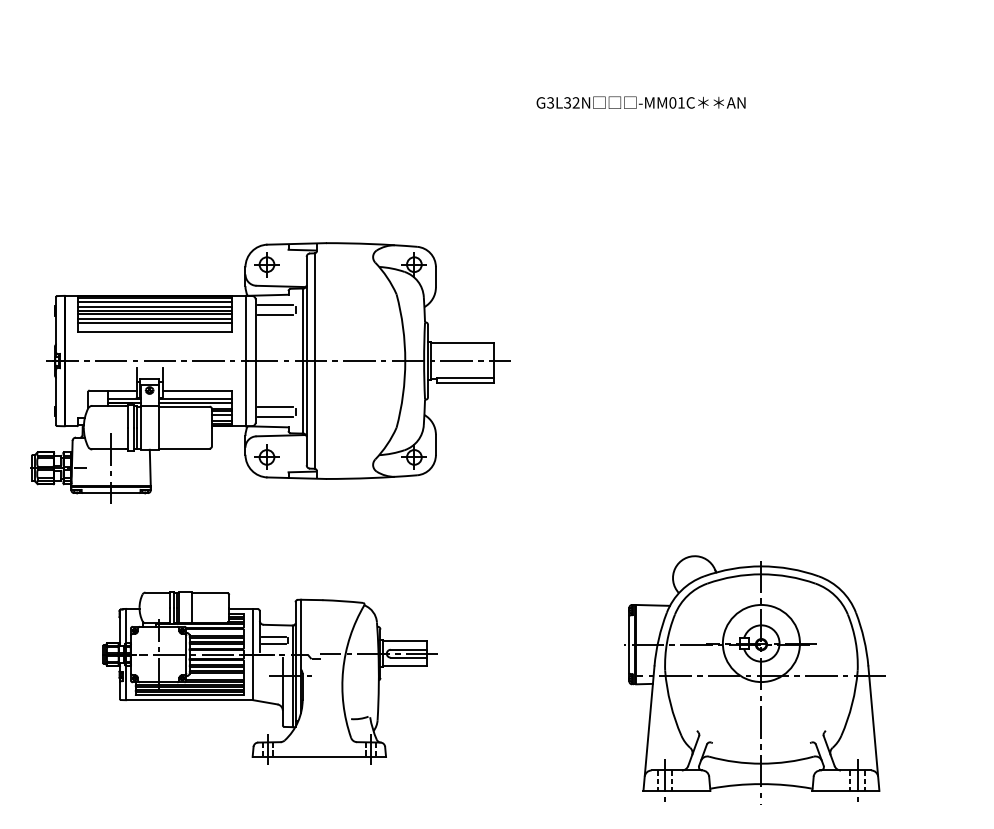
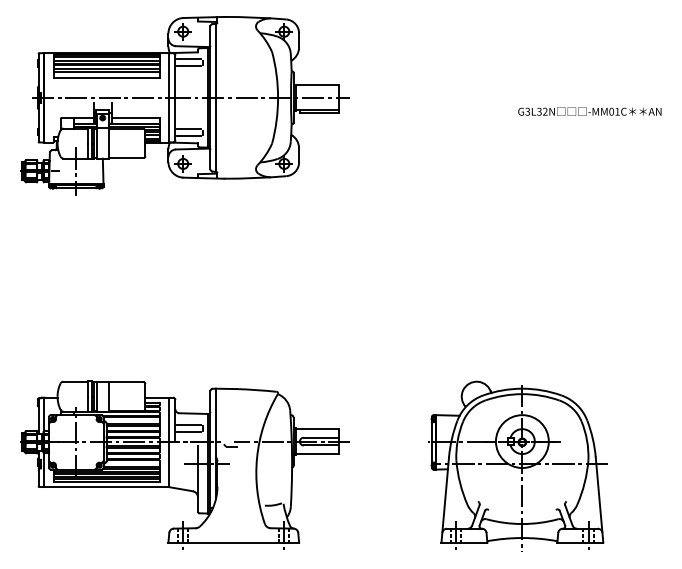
text: (640, 102) -> (589, 111), moved
part: (268, 372) -> (184, 105), moved
part: (268, 676) -> (184, 464), size x1.43

